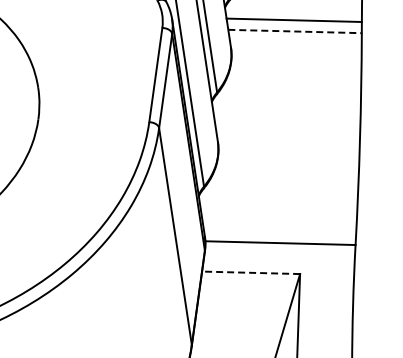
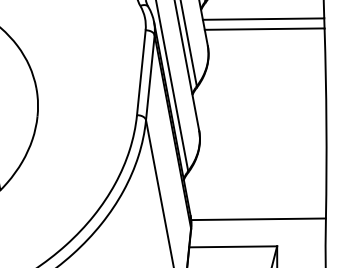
line: (295, 31) -> (265, 29), dashed -> solid
line: (251, 272) -> (233, 246), dashed -> solid

